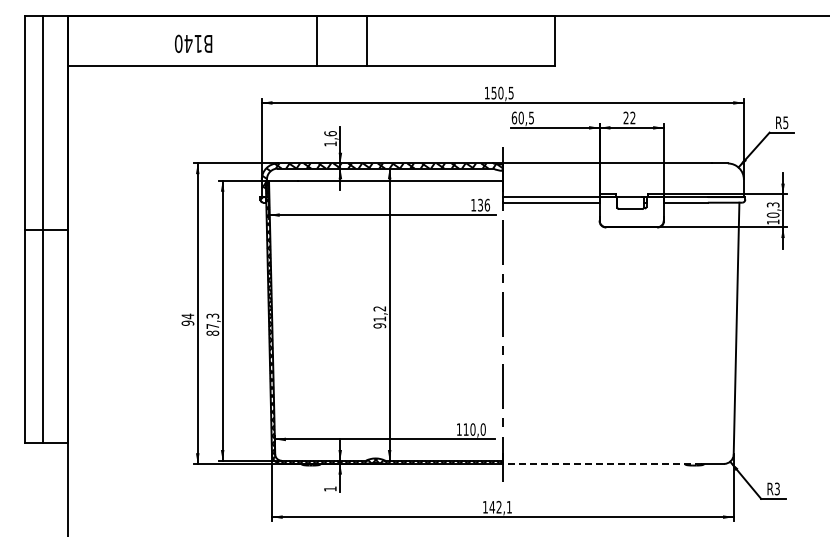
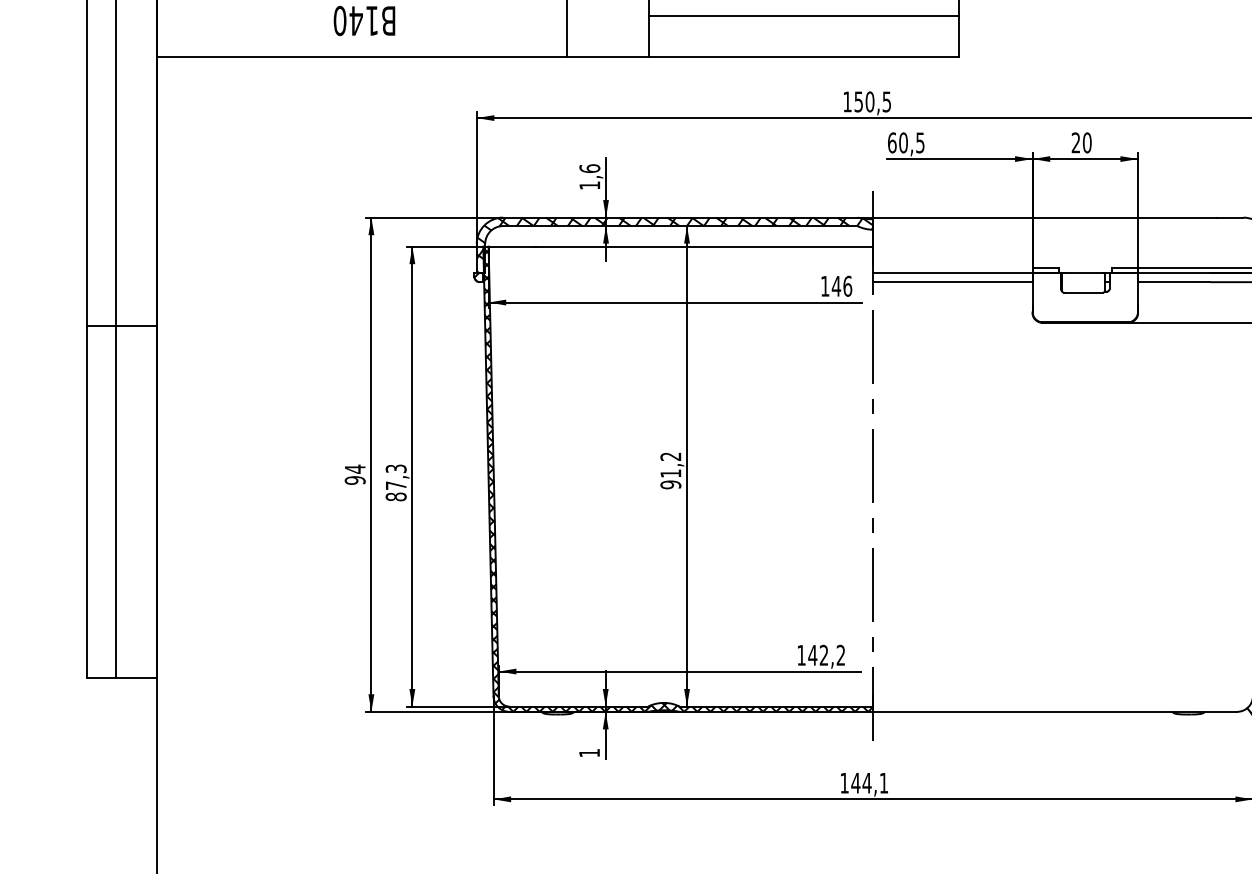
line: (460, 40) -> (803, 15), added
text: (632, 117) -> (1086, 142), 22 -> 20
text: (480, 204) -> (836, 285), 136 -> 146
text: (474, 429) -> (826, 655), 110,0 -> 142,2
line: (601, 463) -> (1035, 711), dashed -> solid
text: (498, 506) -> (866, 781), 142,1 -> 144,1

